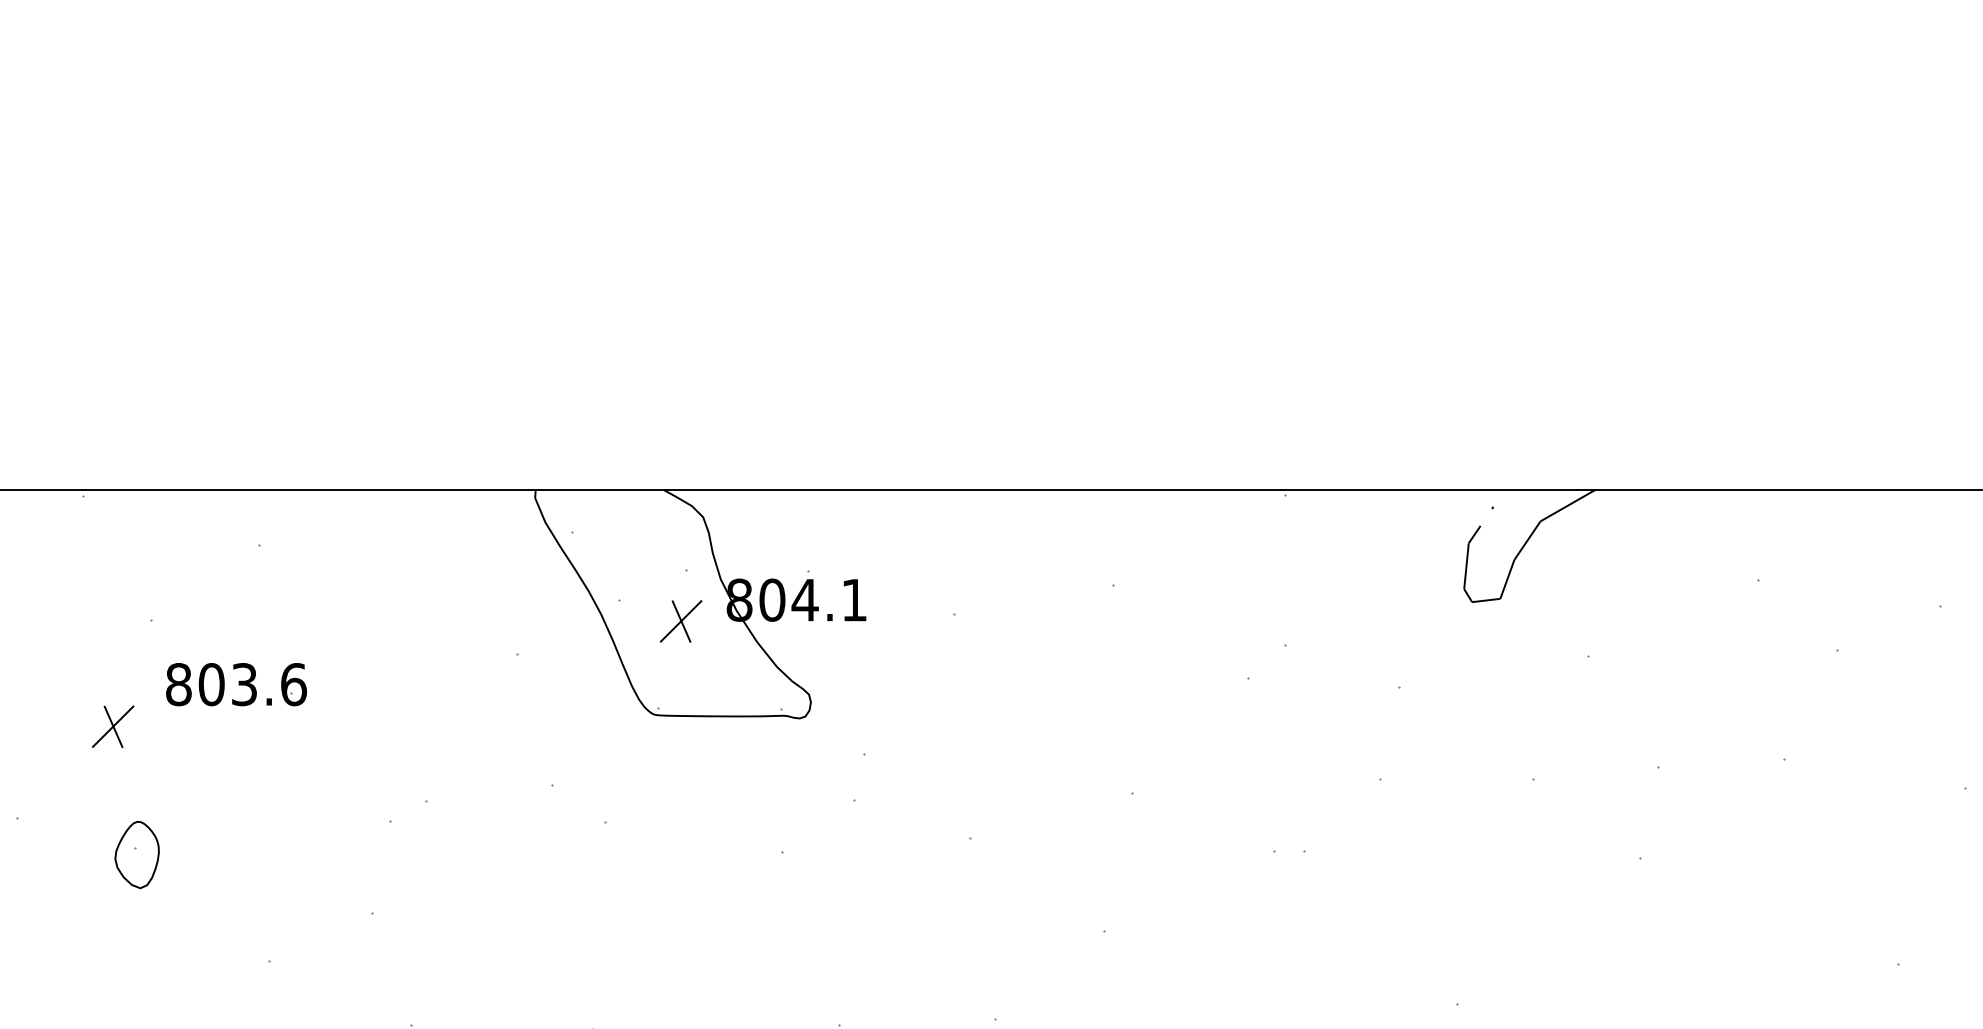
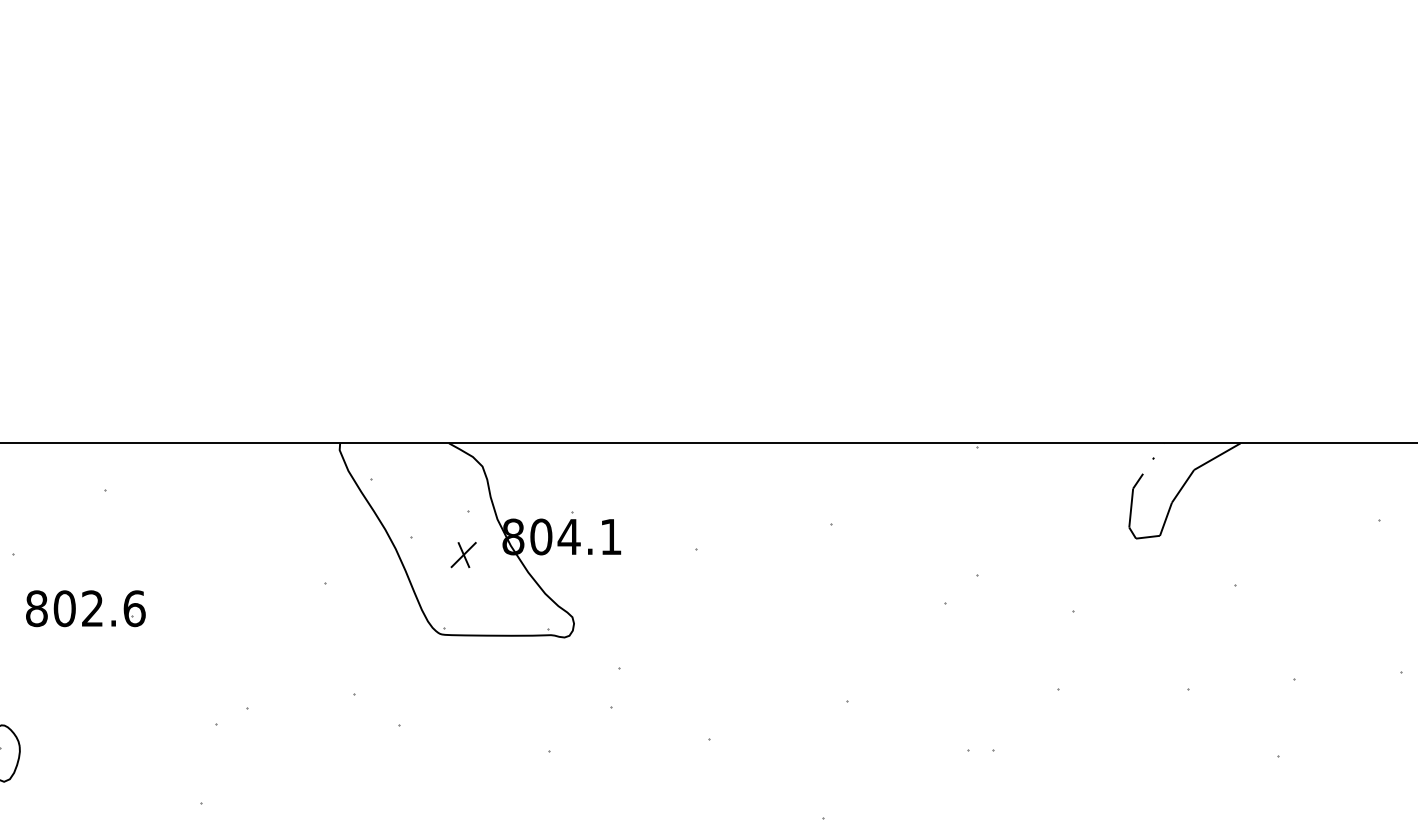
part: (680, 621) -> (463, 555), size x0.7
text: (244, 684) -> (92, 608), 803.6 -> 802.6

